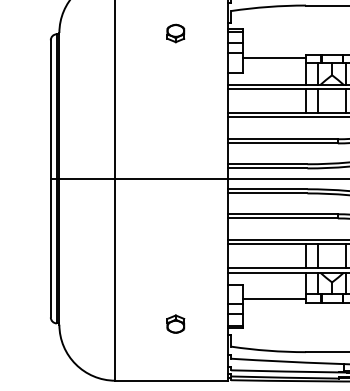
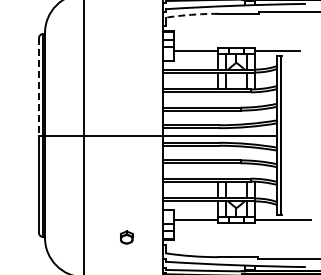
arc: (268, 6) -> (191, 14), solid -> dashed
part: (175, 33) -> (126, 33), removed
line: (50, 109) -> (38, 86), solid -> dashed

